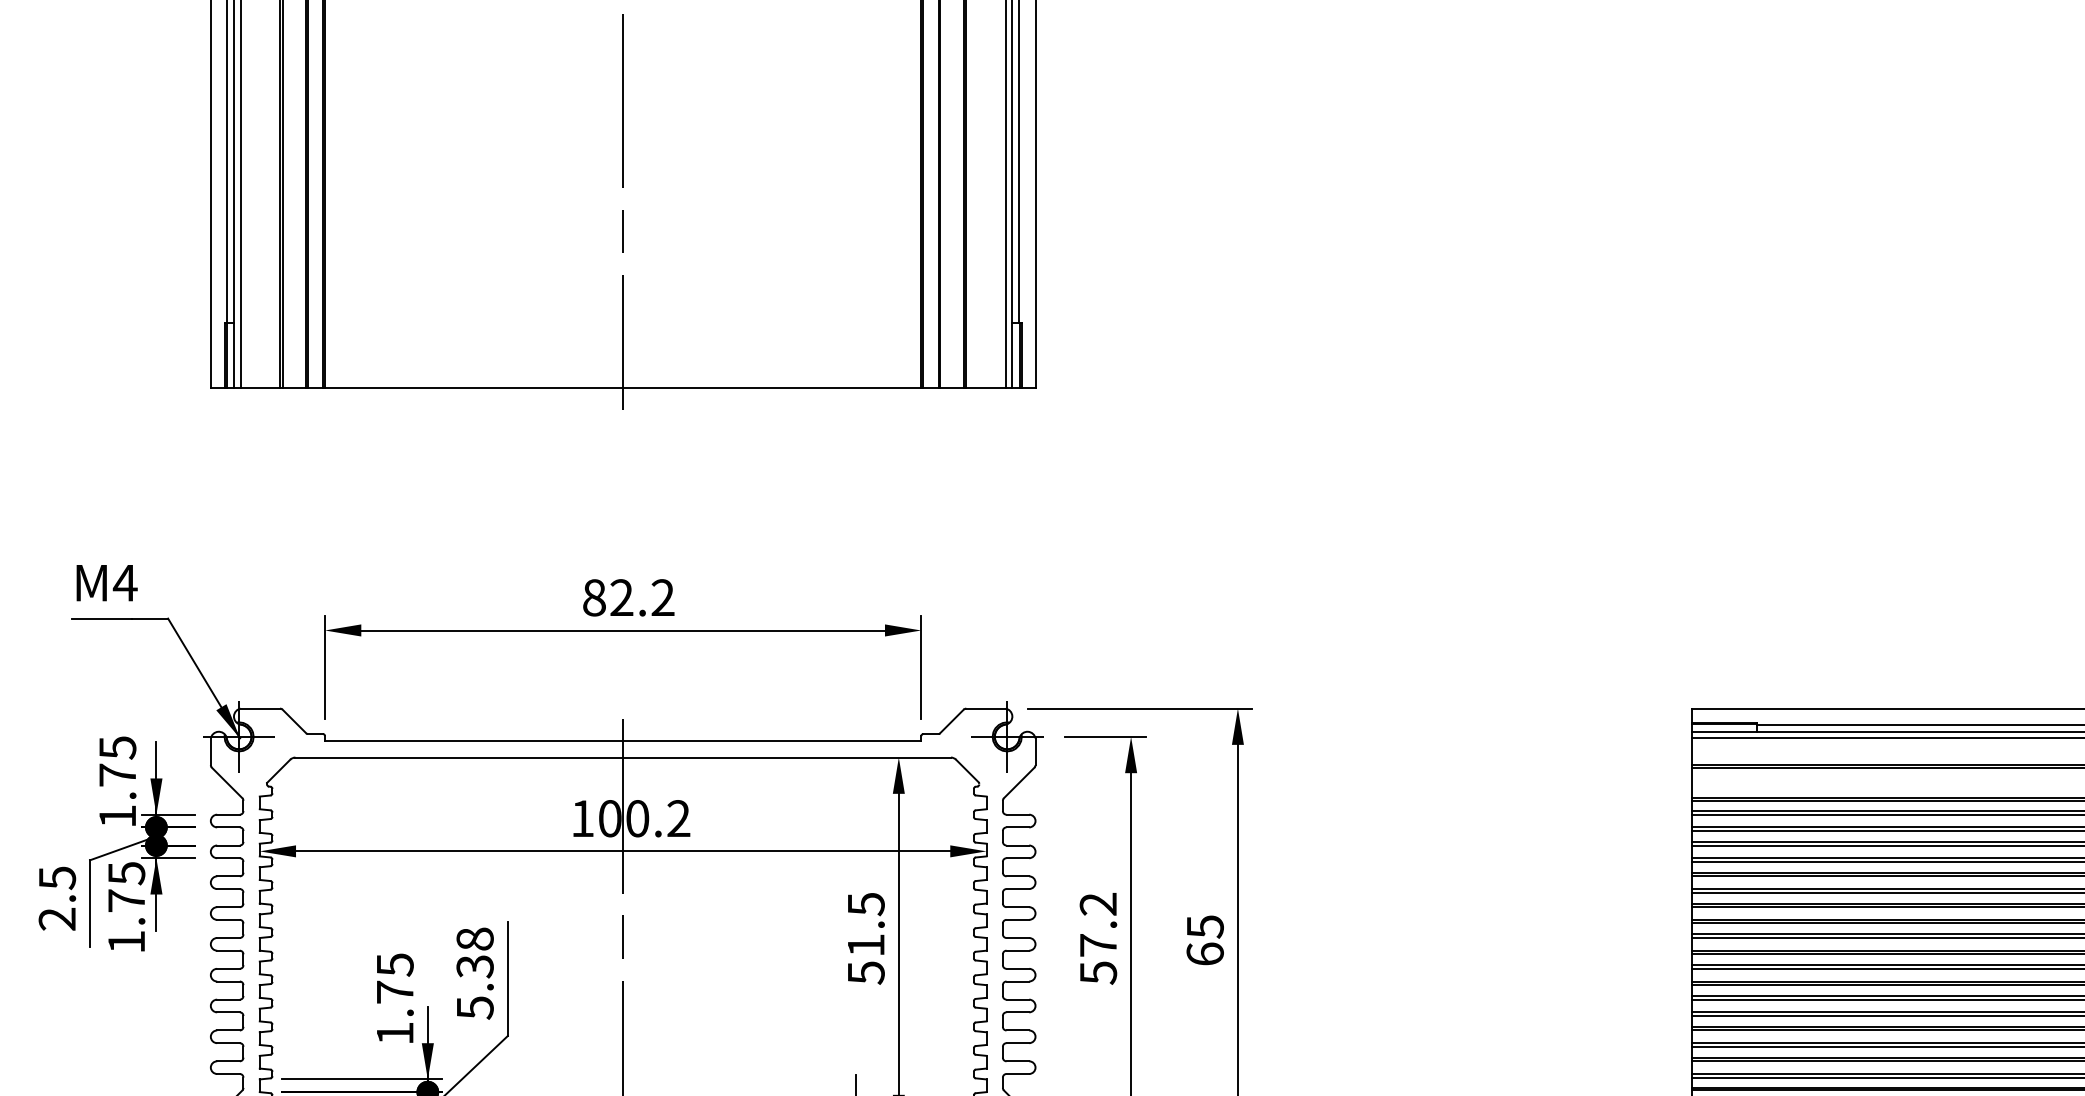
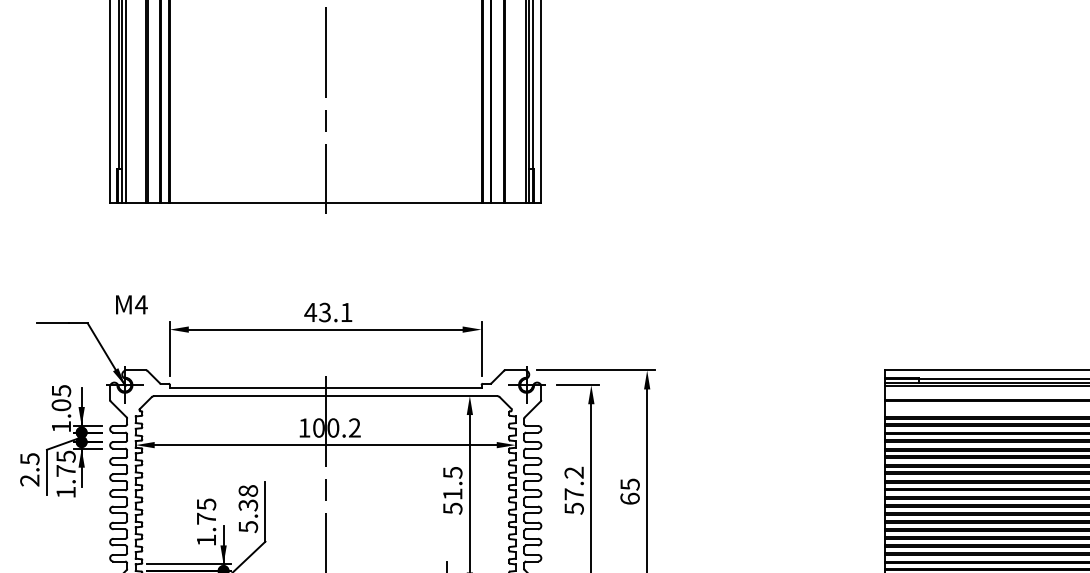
text: (106, 582) -> (131, 304), moved
text: (628, 597) -> (328, 312), 82.2 -> 43.1
text: (117, 775) -> (61, 405), 1.75 -> 1.05

